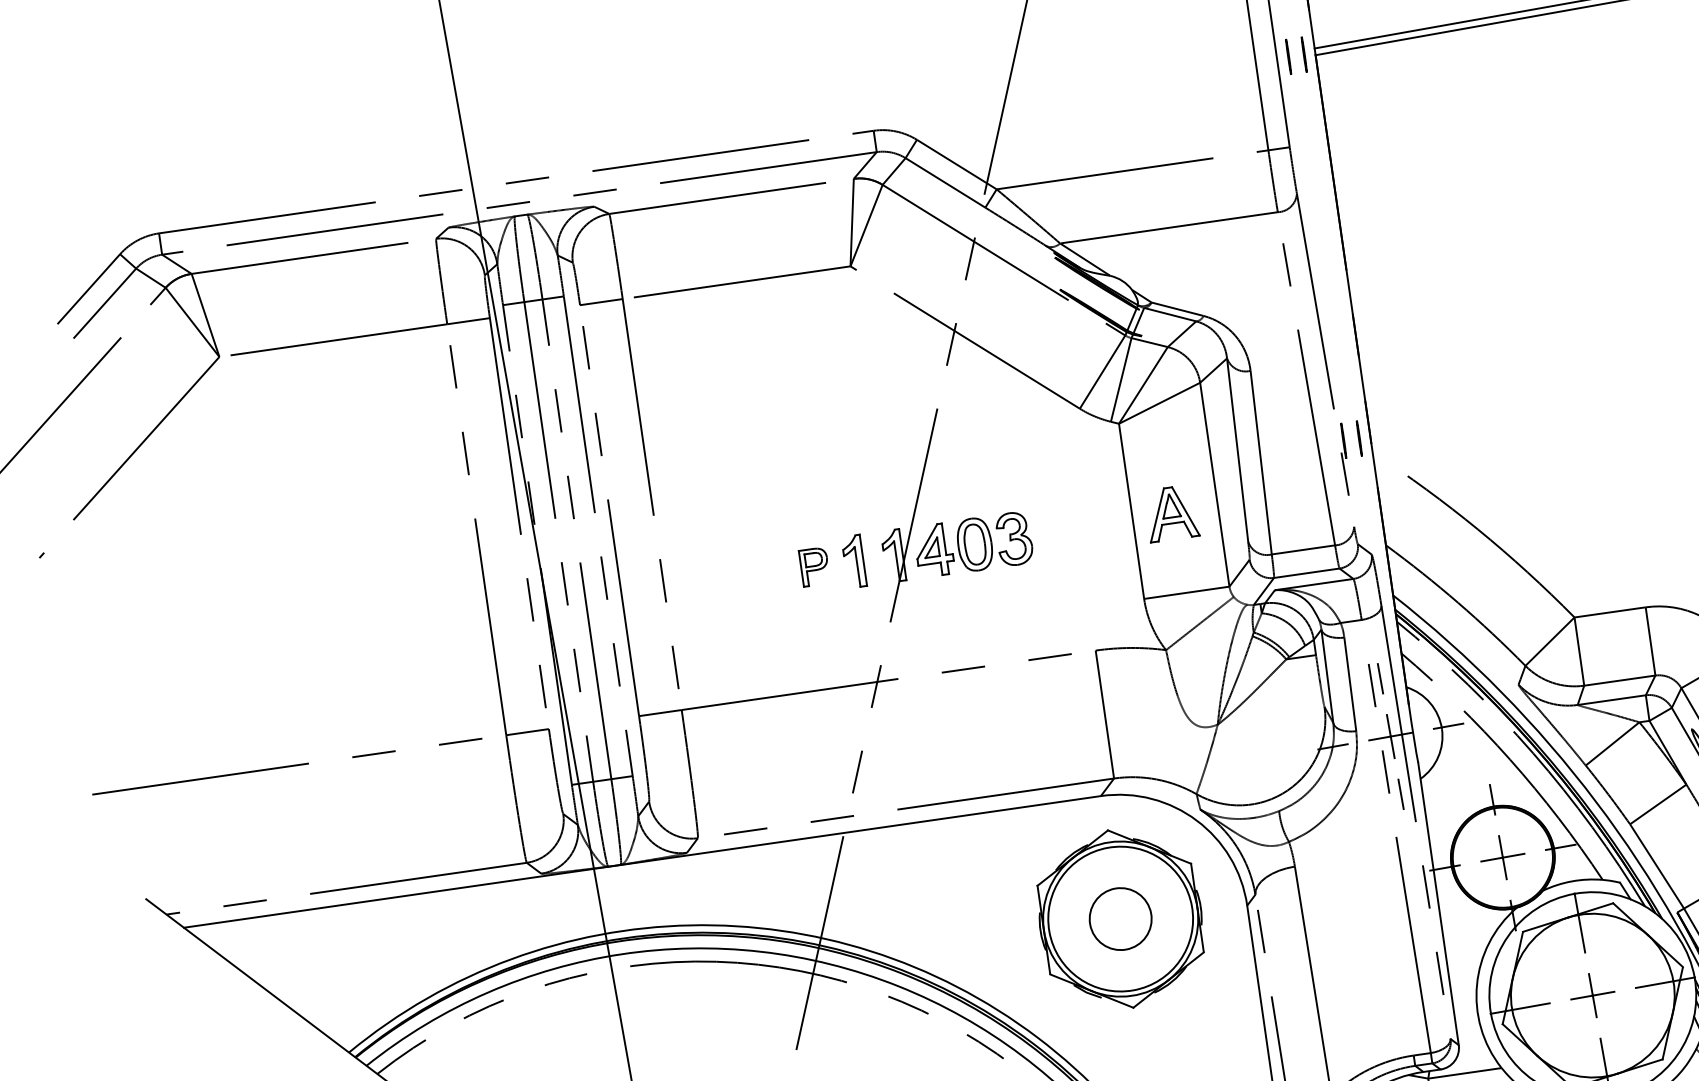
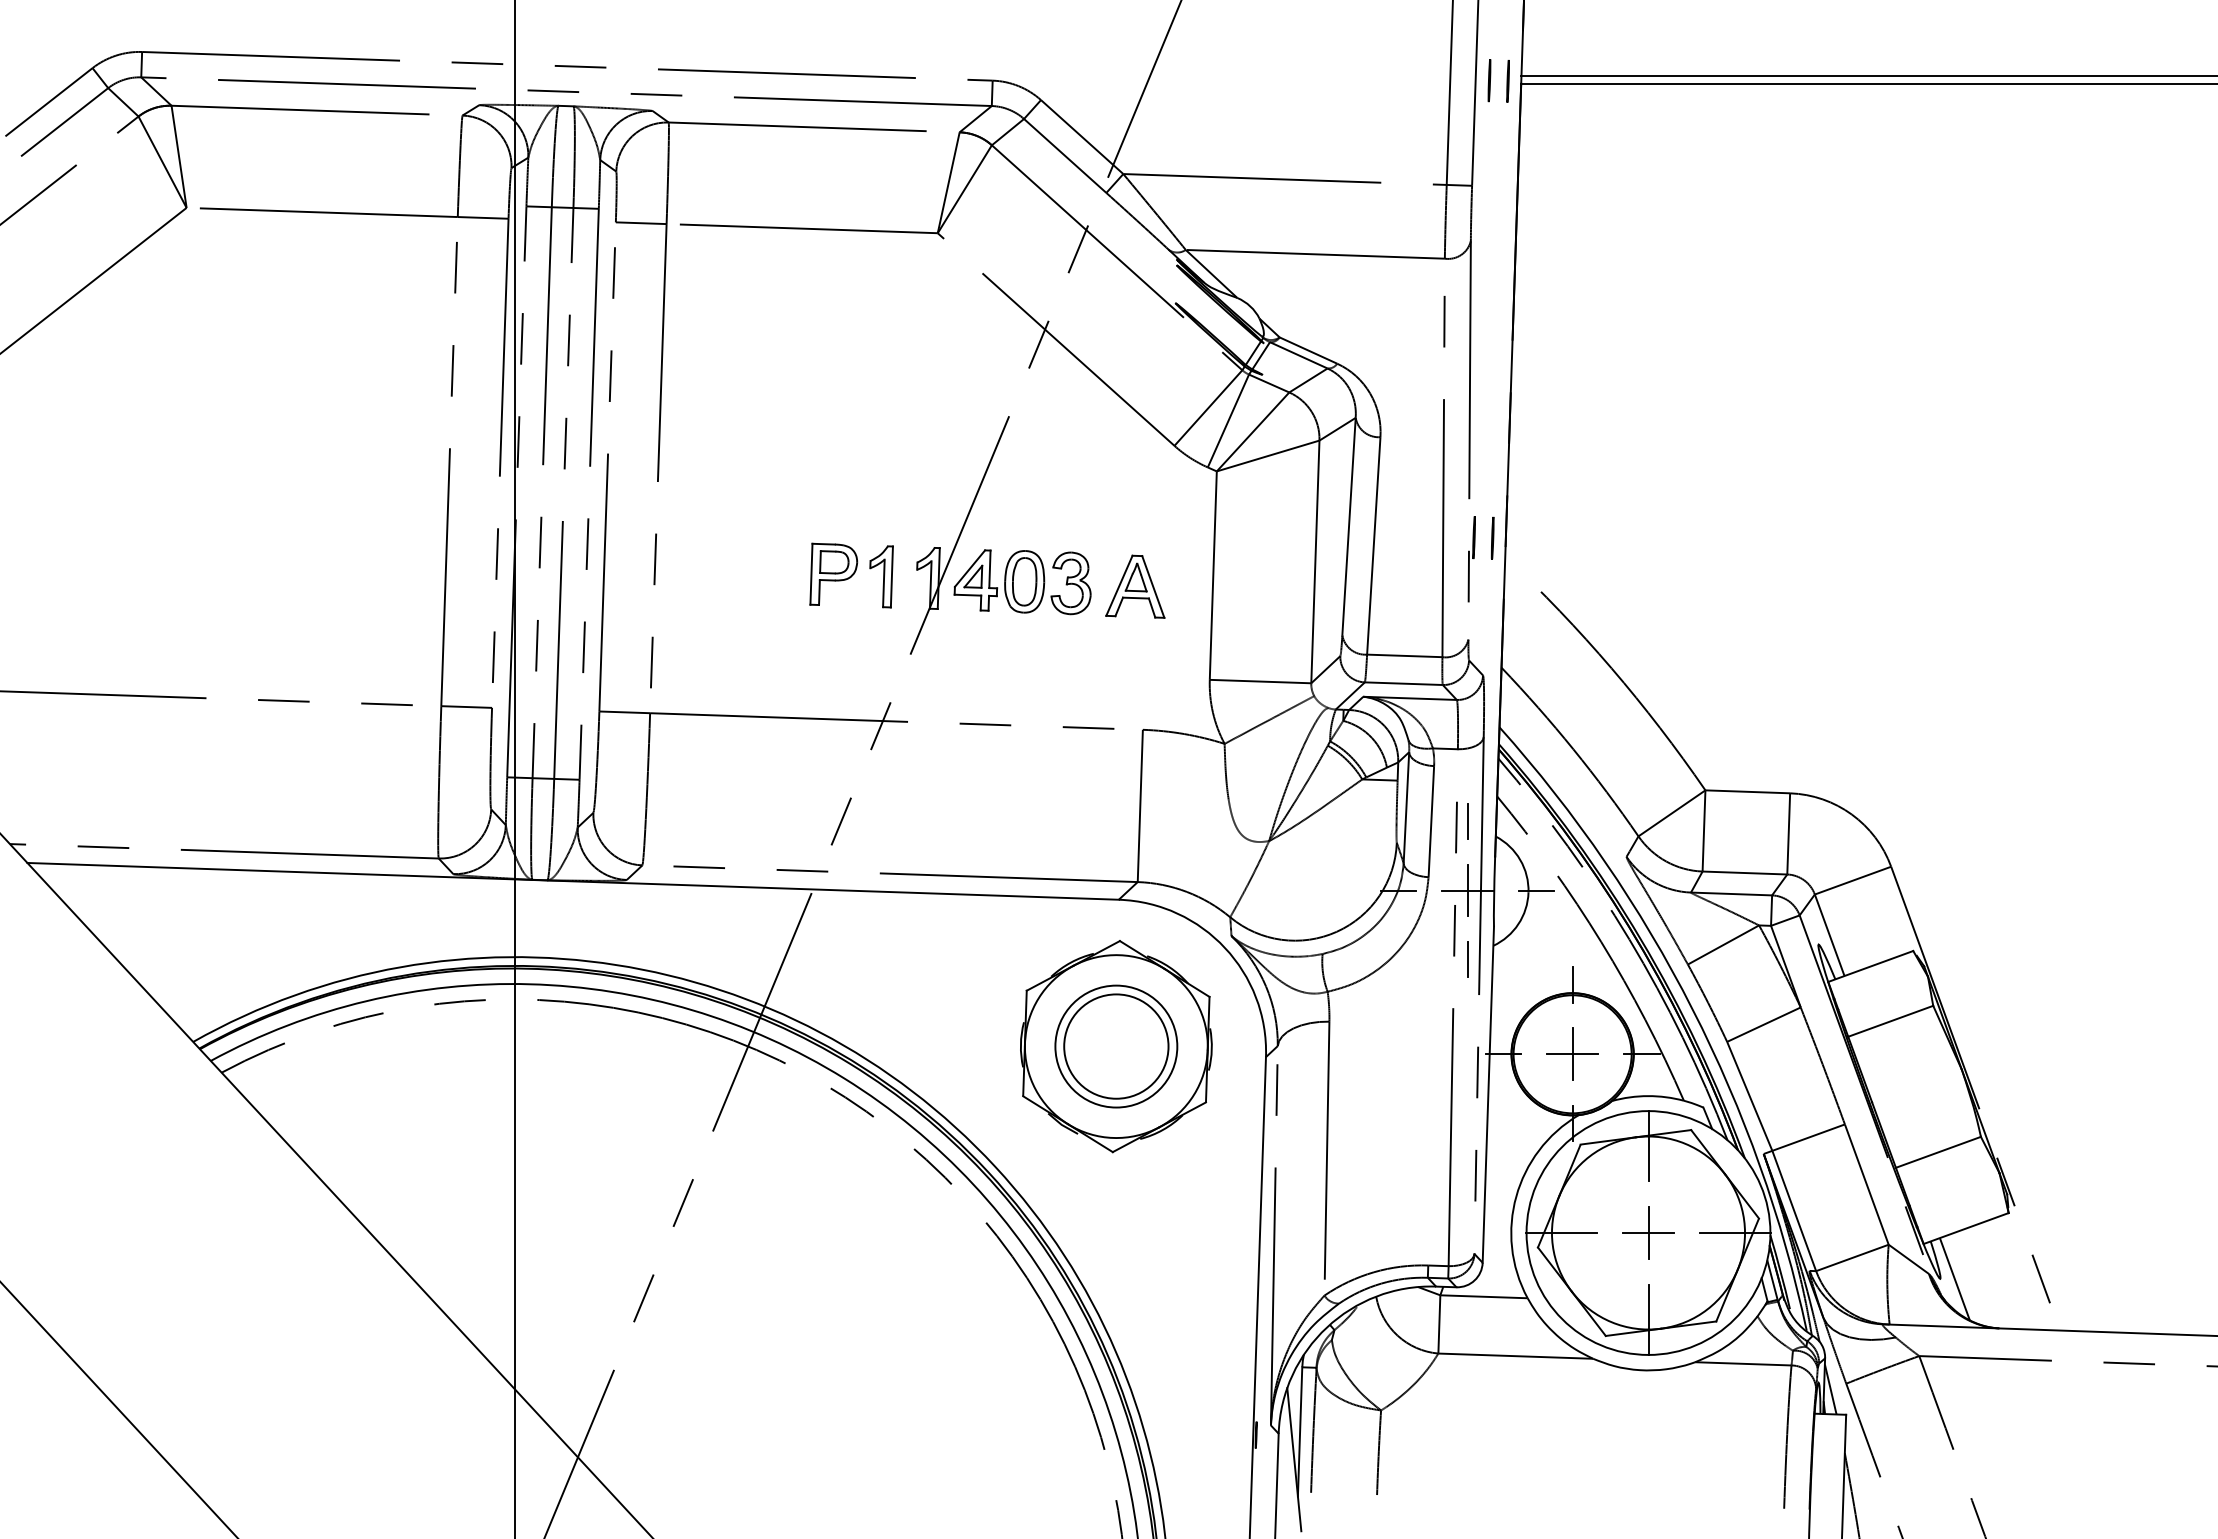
part: (1170, 513) -> (1135, 586), moved
part: (814, 566) -> (833, 573), size x1.43
circle: (1120, 919) -> (1116, 1046), size x0.71
circle: (1120, 919) -> (1116, 1046), size x1.43

